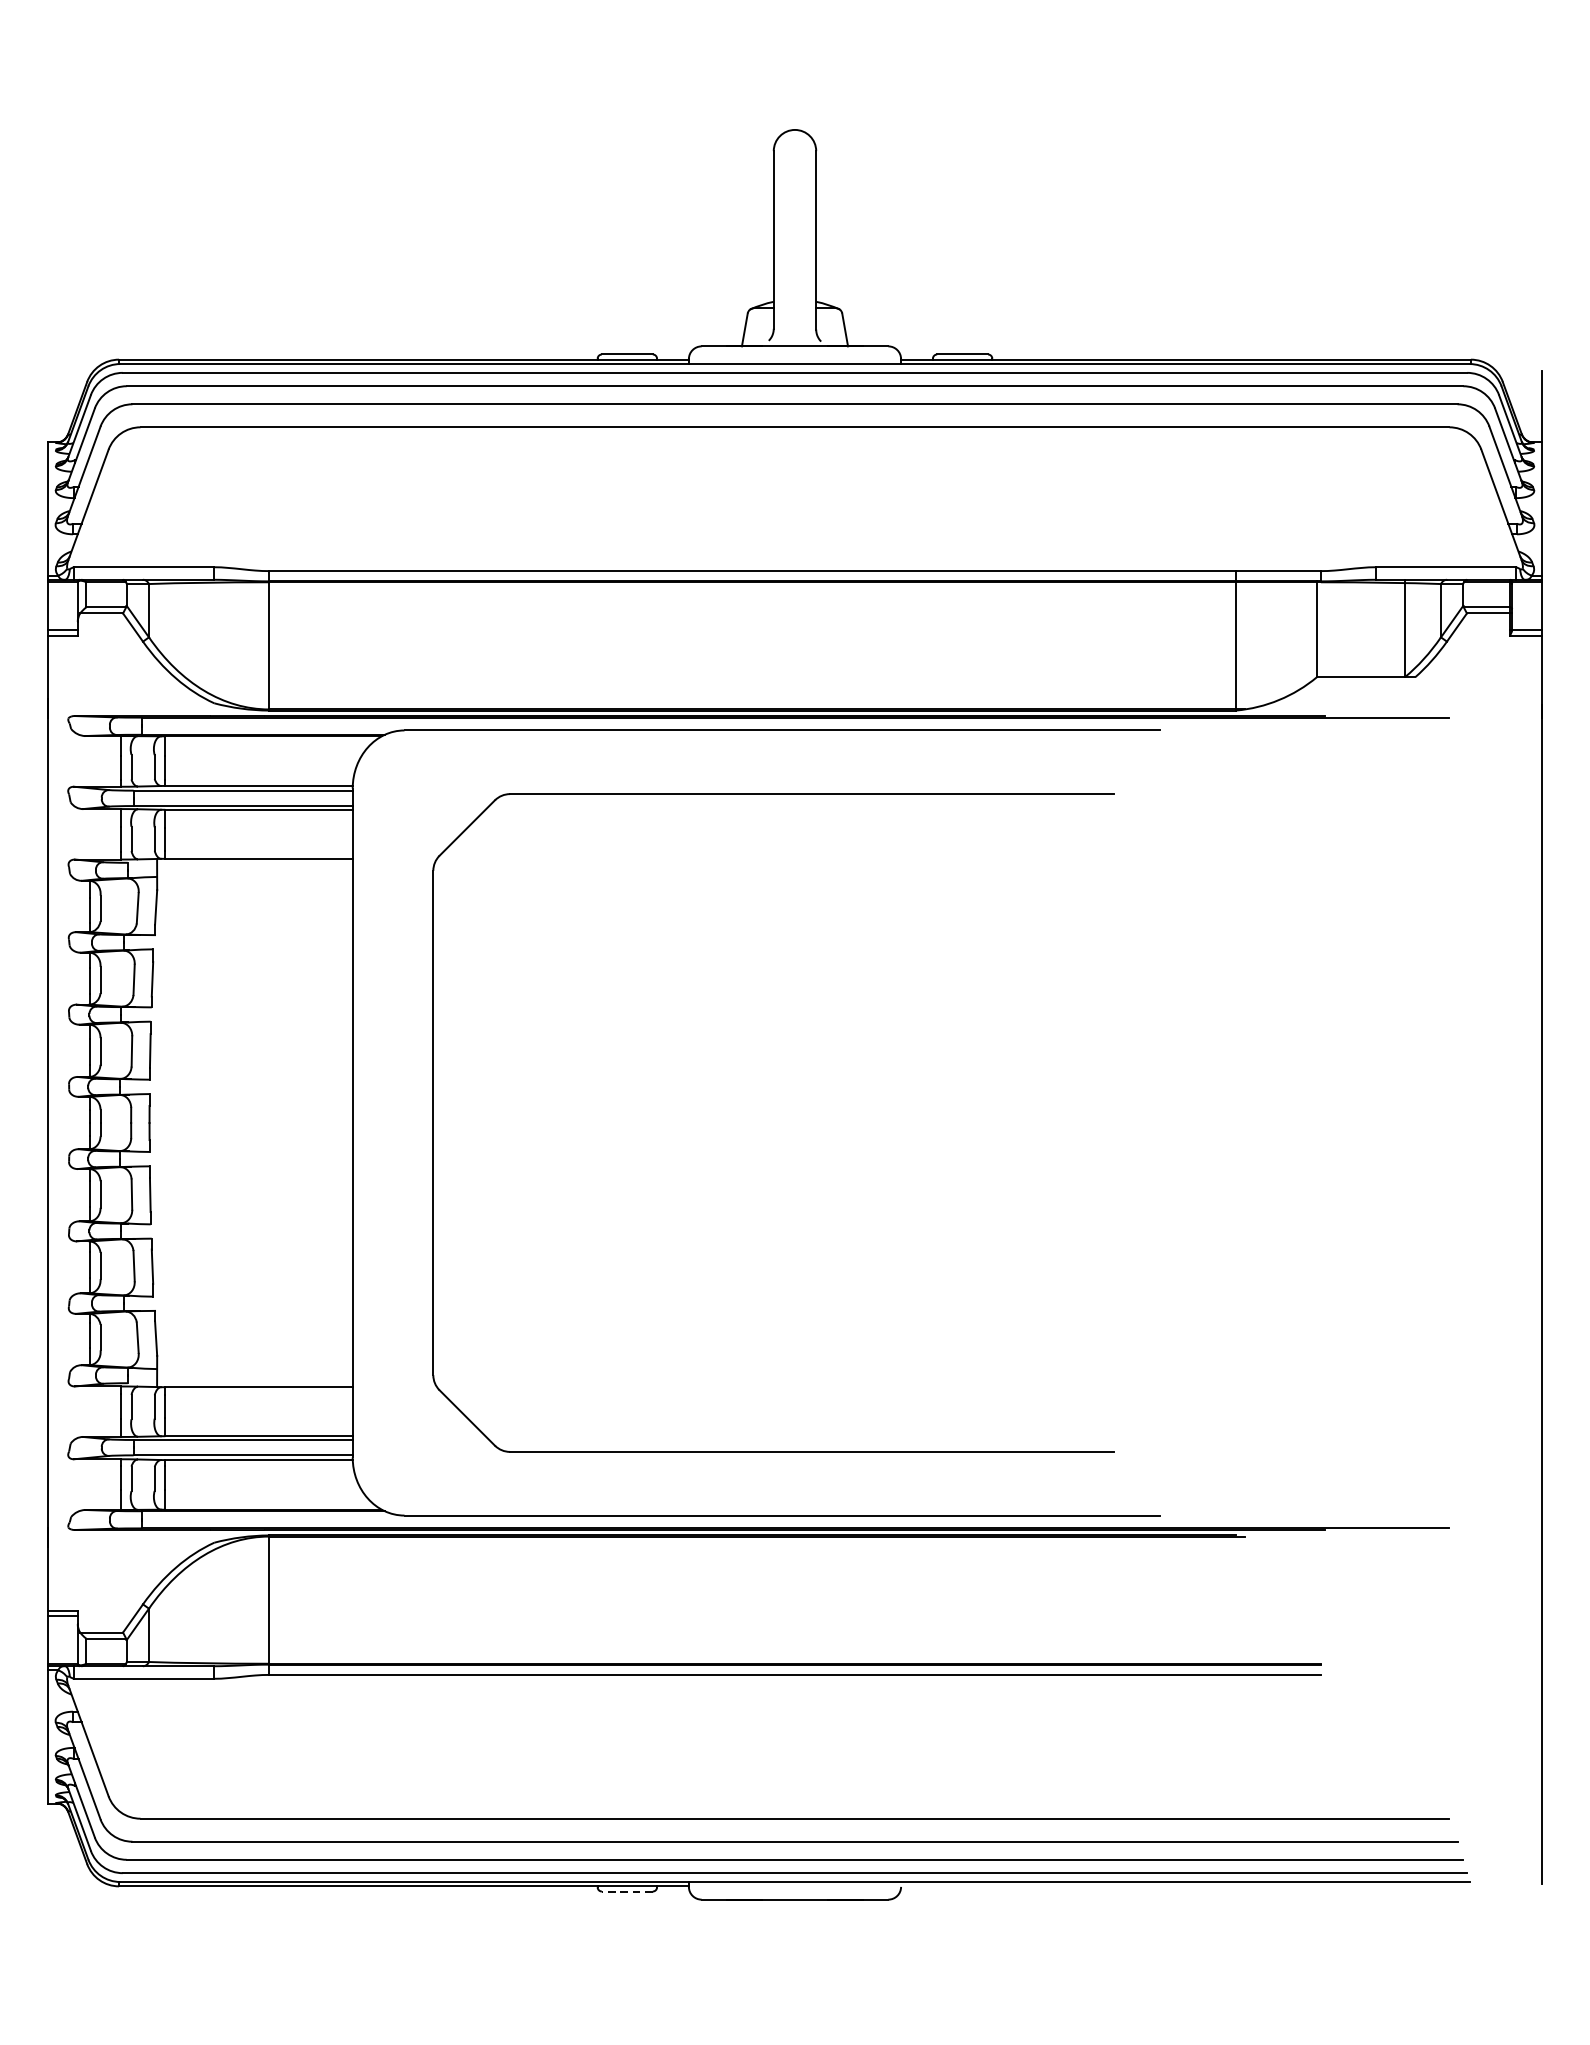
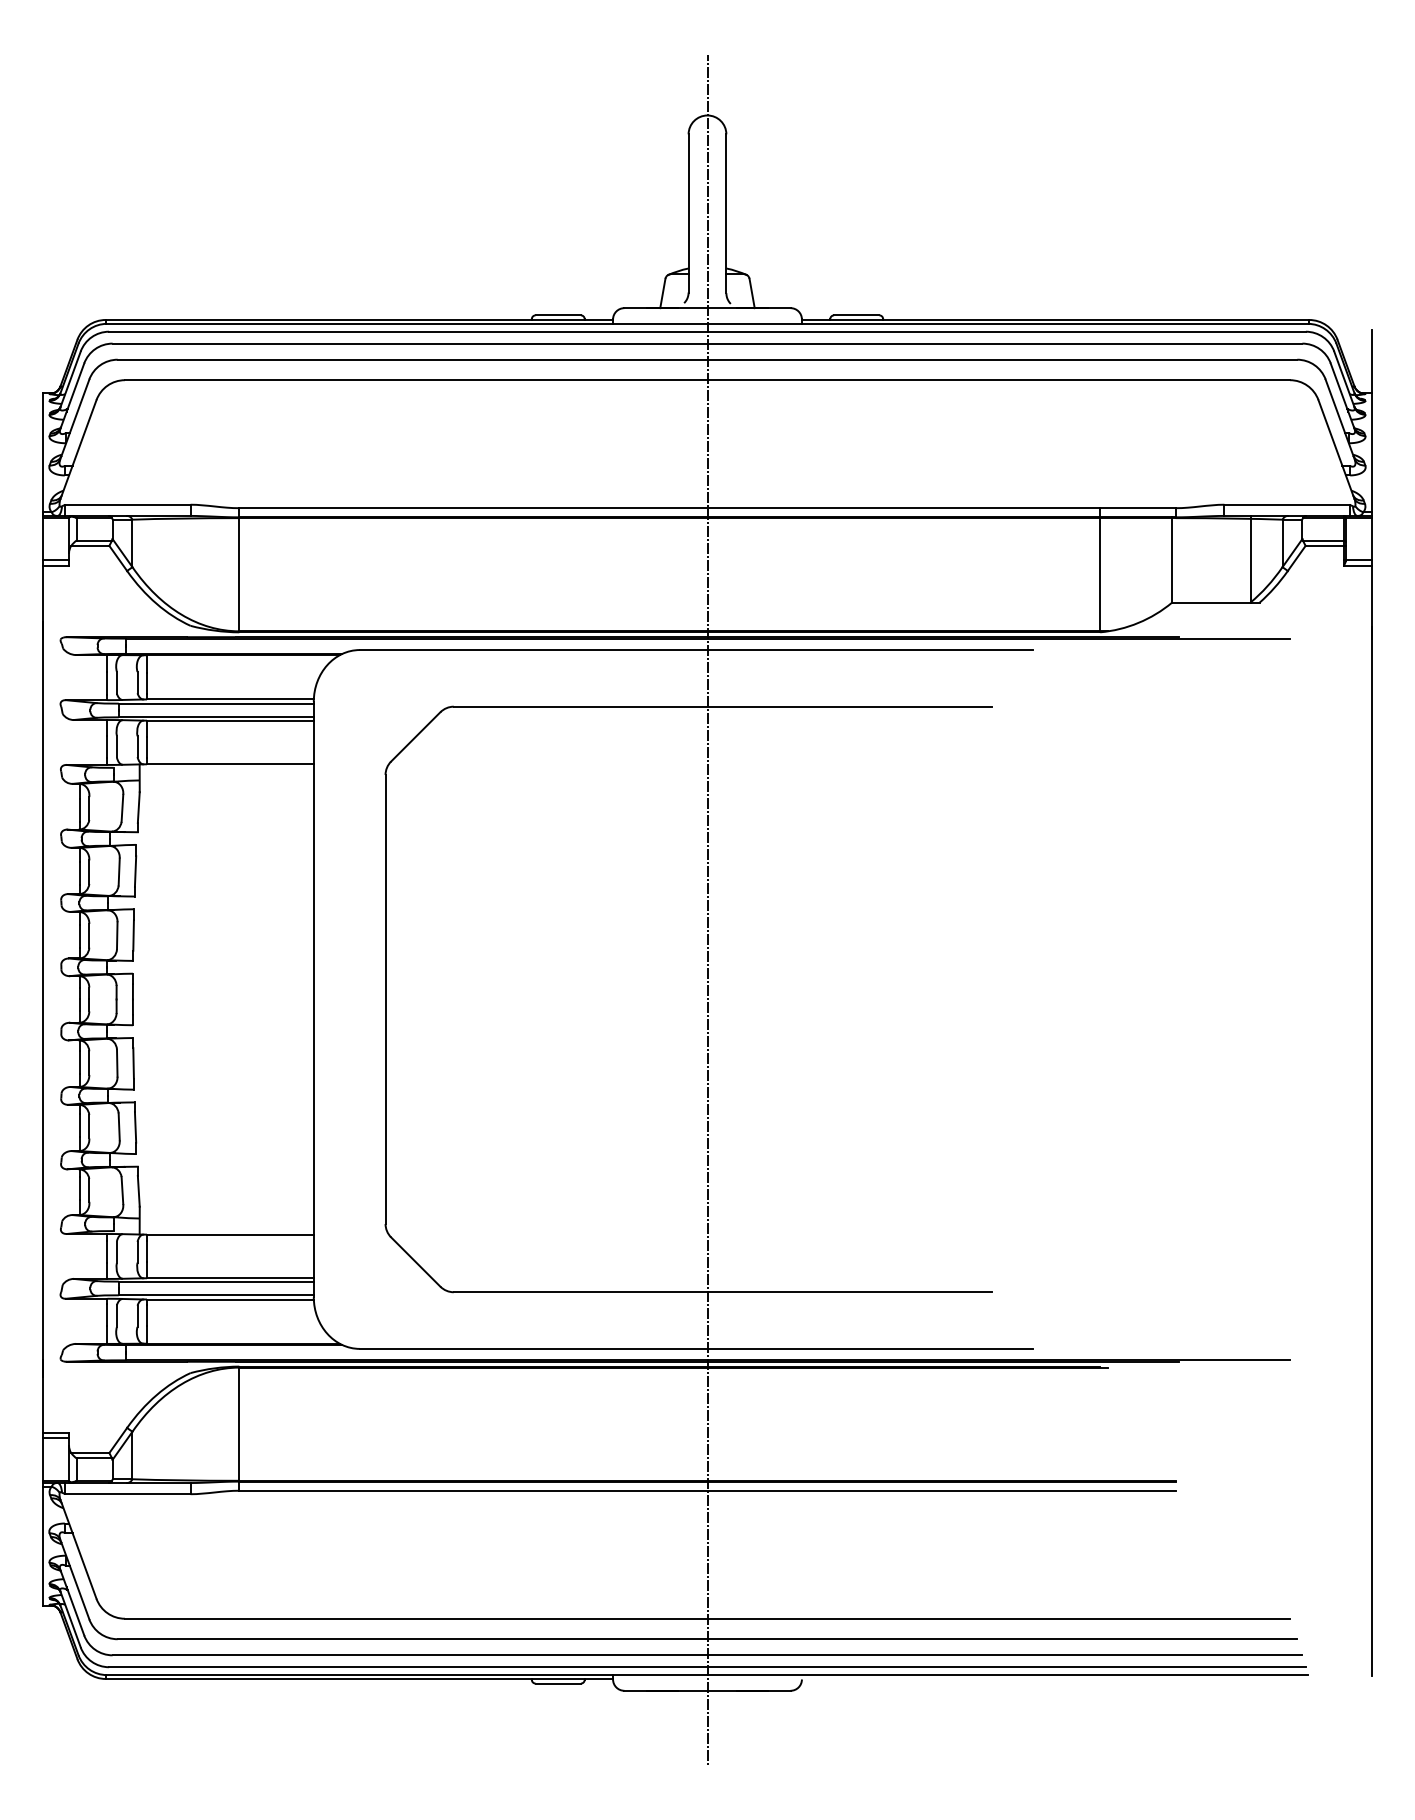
line: (795, 1021) -> (707, 909), added
line: (627, 1891) -> (558, 1683), dashed -> solid

